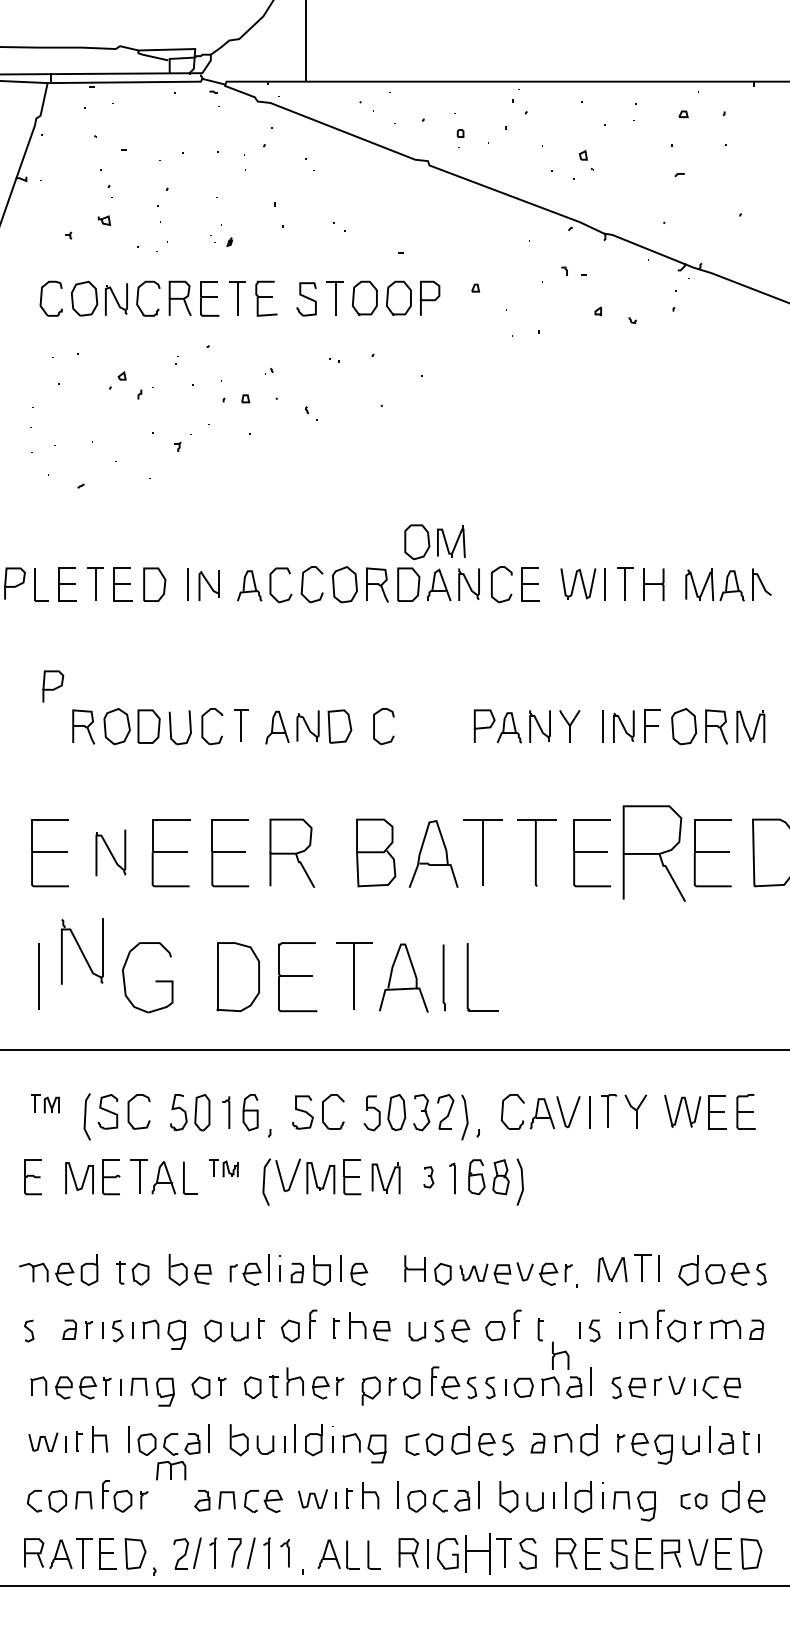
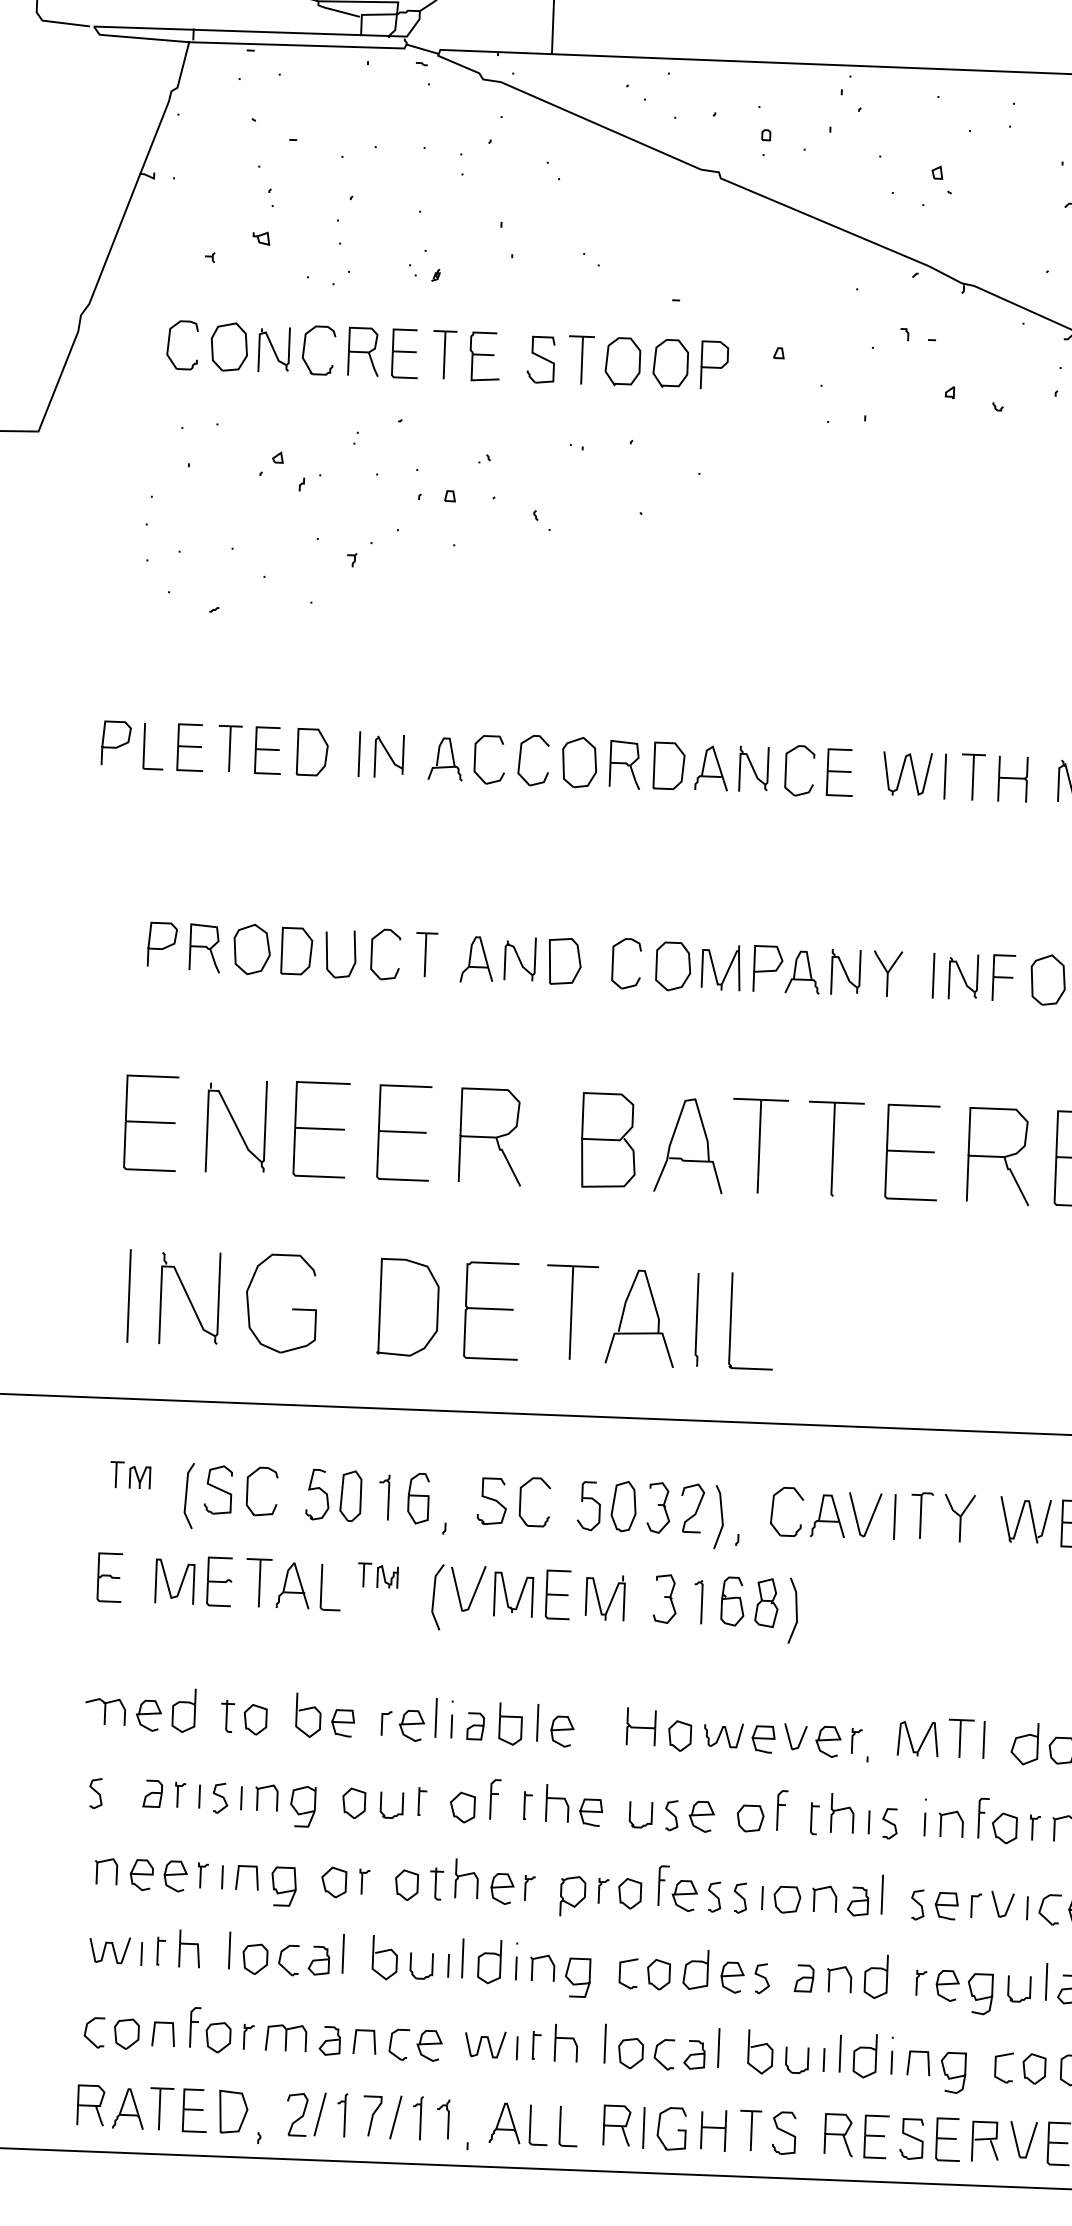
part: (434, 542) -> (697, 967), moved
curve: (53, 688) -> (162, 947), moved
part: (110, 852) -> (235, 1125), size x1.43
part: (653, 852) -> (998, 1155), size x0.71
part: (82, 951) -> (189, 1298), moved
part: (428, 1177) -> (664, 1599), size x1.67
part: (560, 1355) -> (842, 1812), moved
part: (171, 1470) -> (286, 2037), moved
part: (693, 1501) -> (1019, 2068), size x1.43
part: (477, 1553) -> (713, 2129), size x0.71

